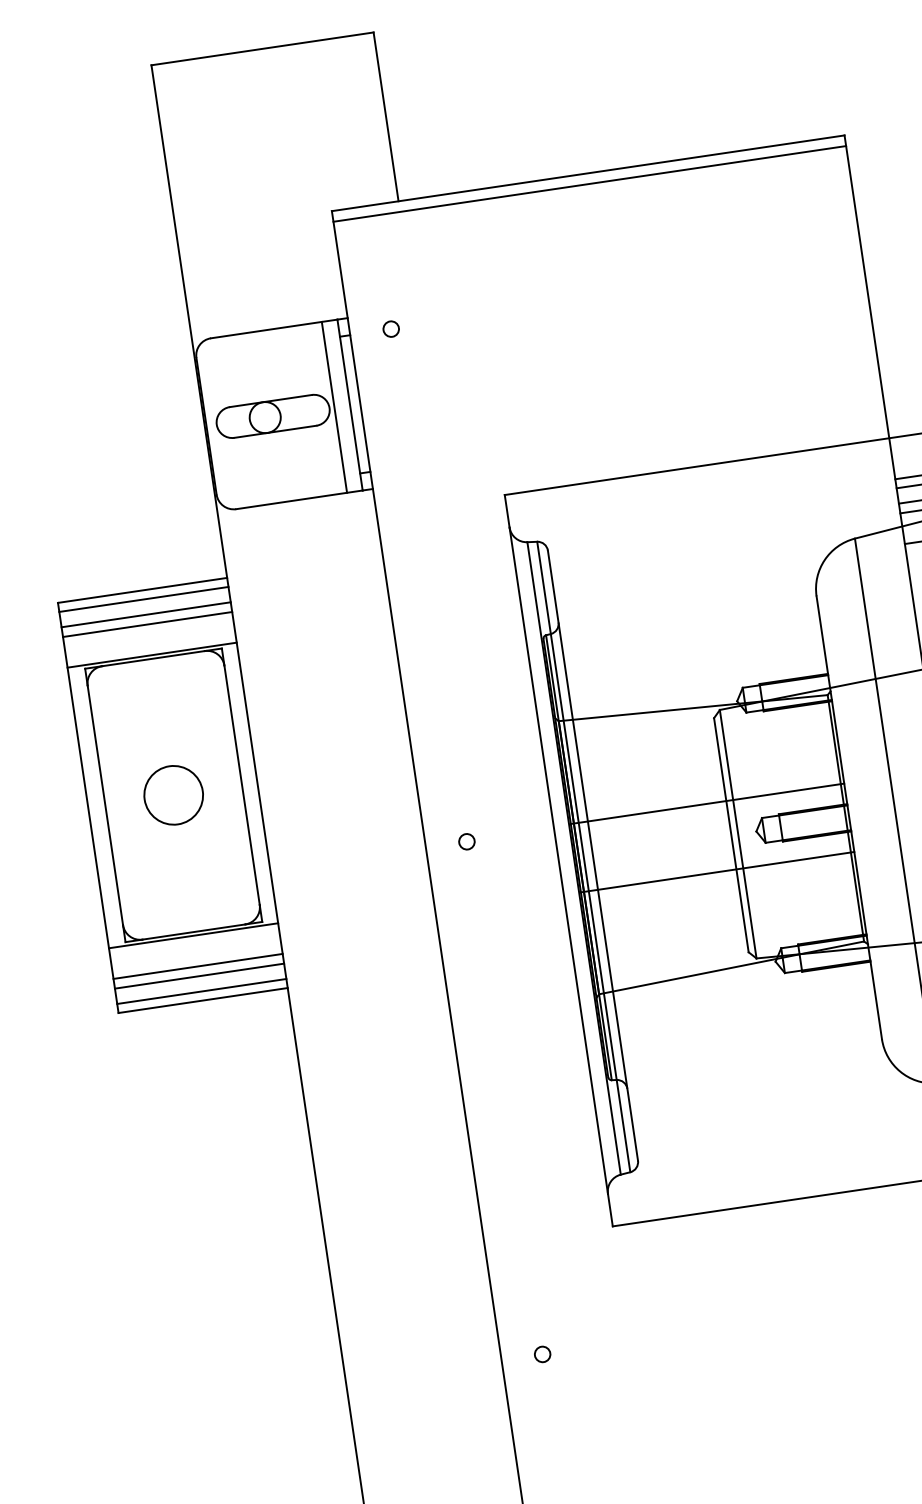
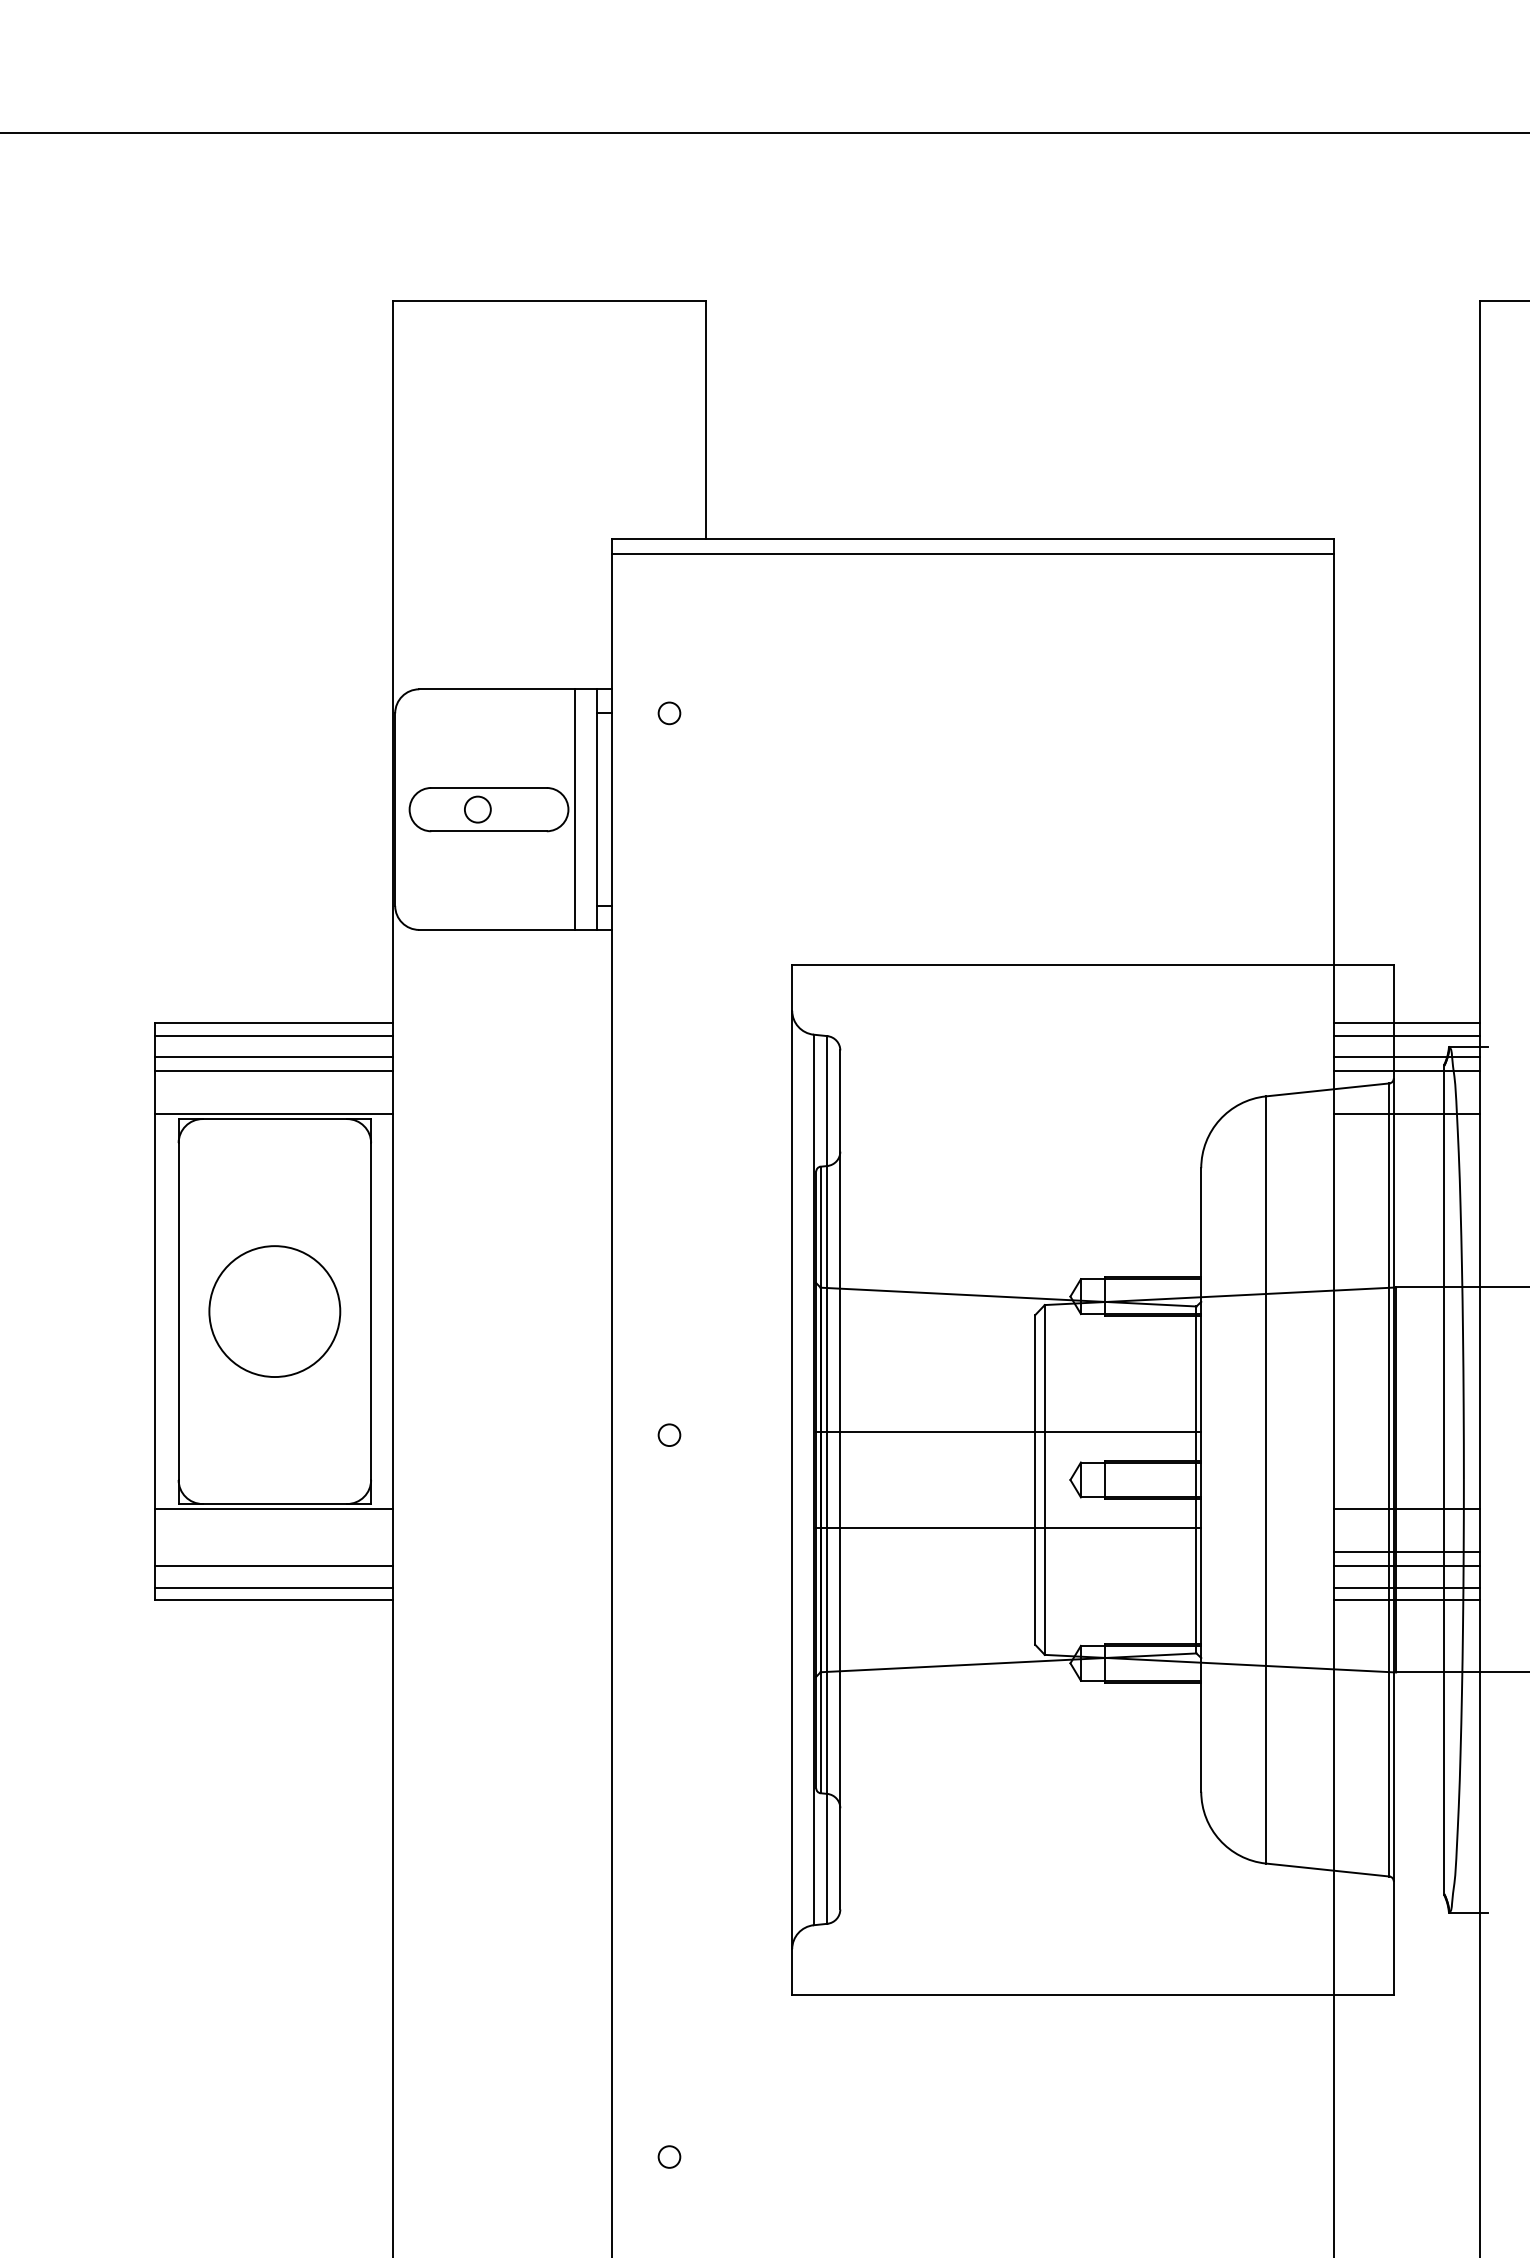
circle: (264, 417) -> (477, 809), size x0.6
circle: (173, 795) -> (274, 1311), size x1.6
line: (198, 966) -> (273, 1552), removed

